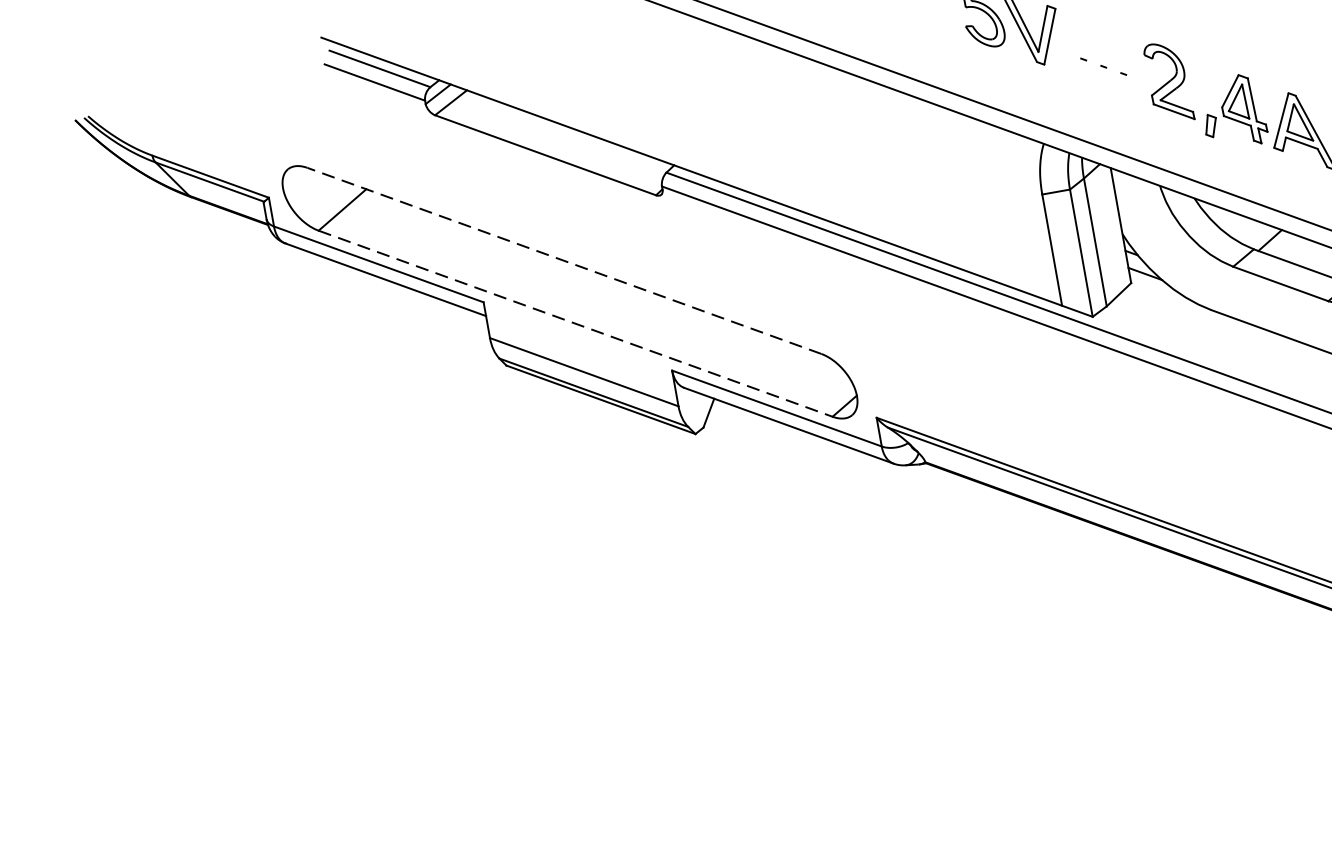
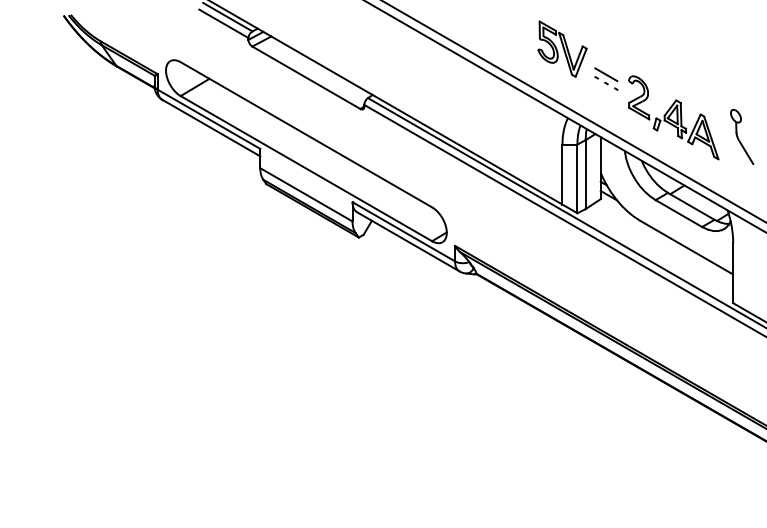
line: (1100, 50) -> (606, 74), added
line: (562, 260) -> (305, 134), dashed -> solid
line: (575, 323) -> (306, 168), dashed -> solid

